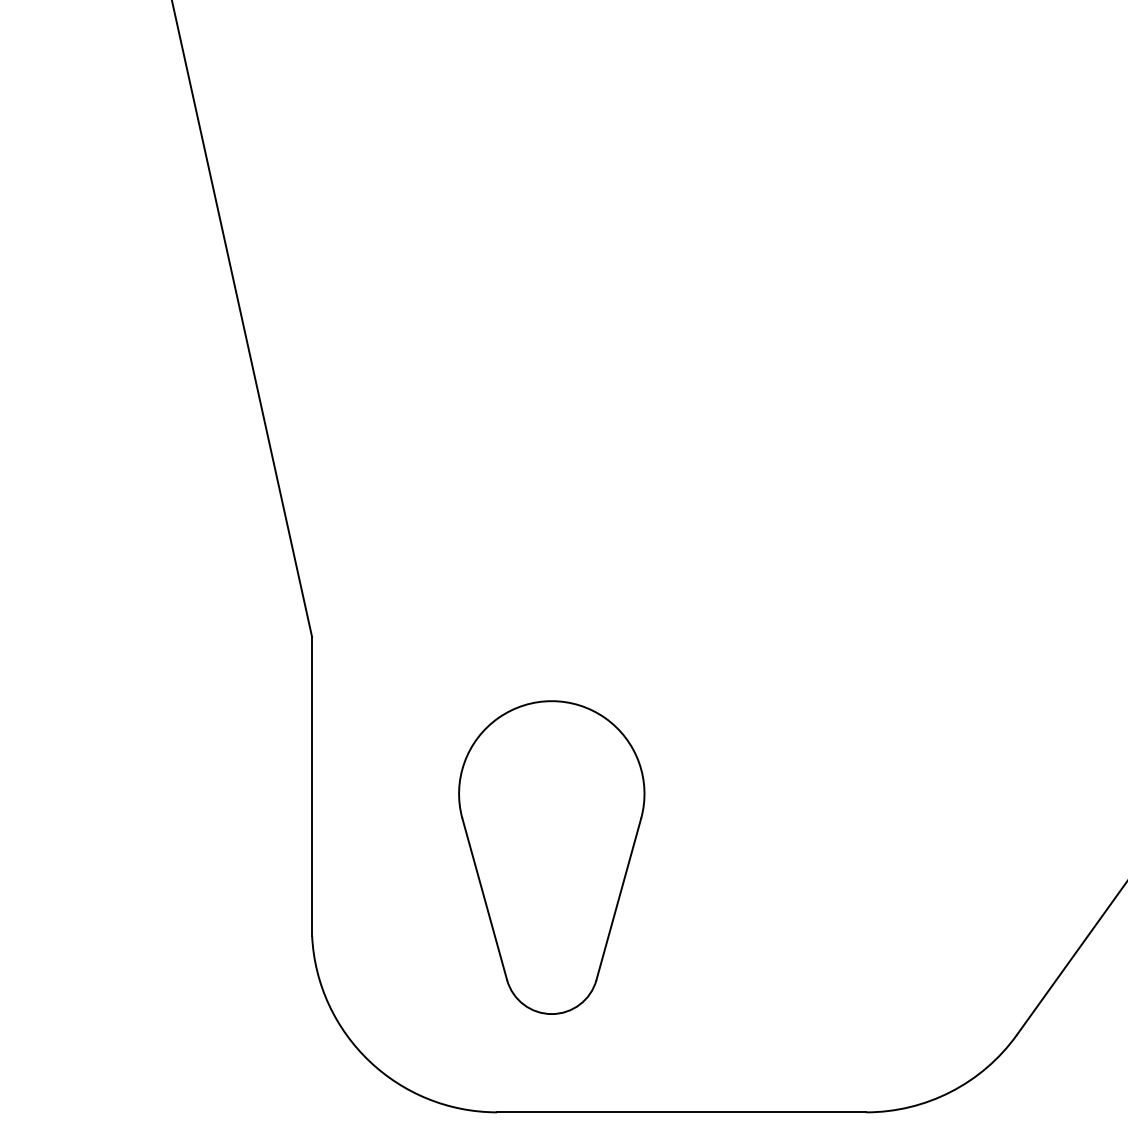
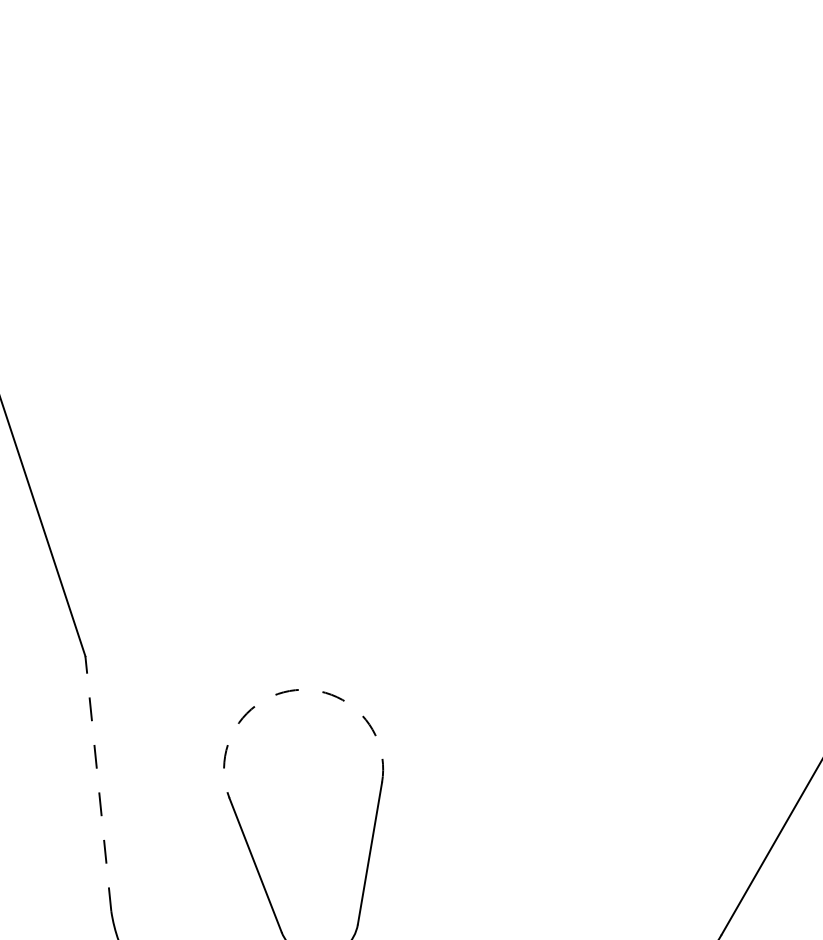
arc: (551, 701) -> (295, 690), solid -> dashed
line: (312, 785) -> (98, 782), solid -> dashed

